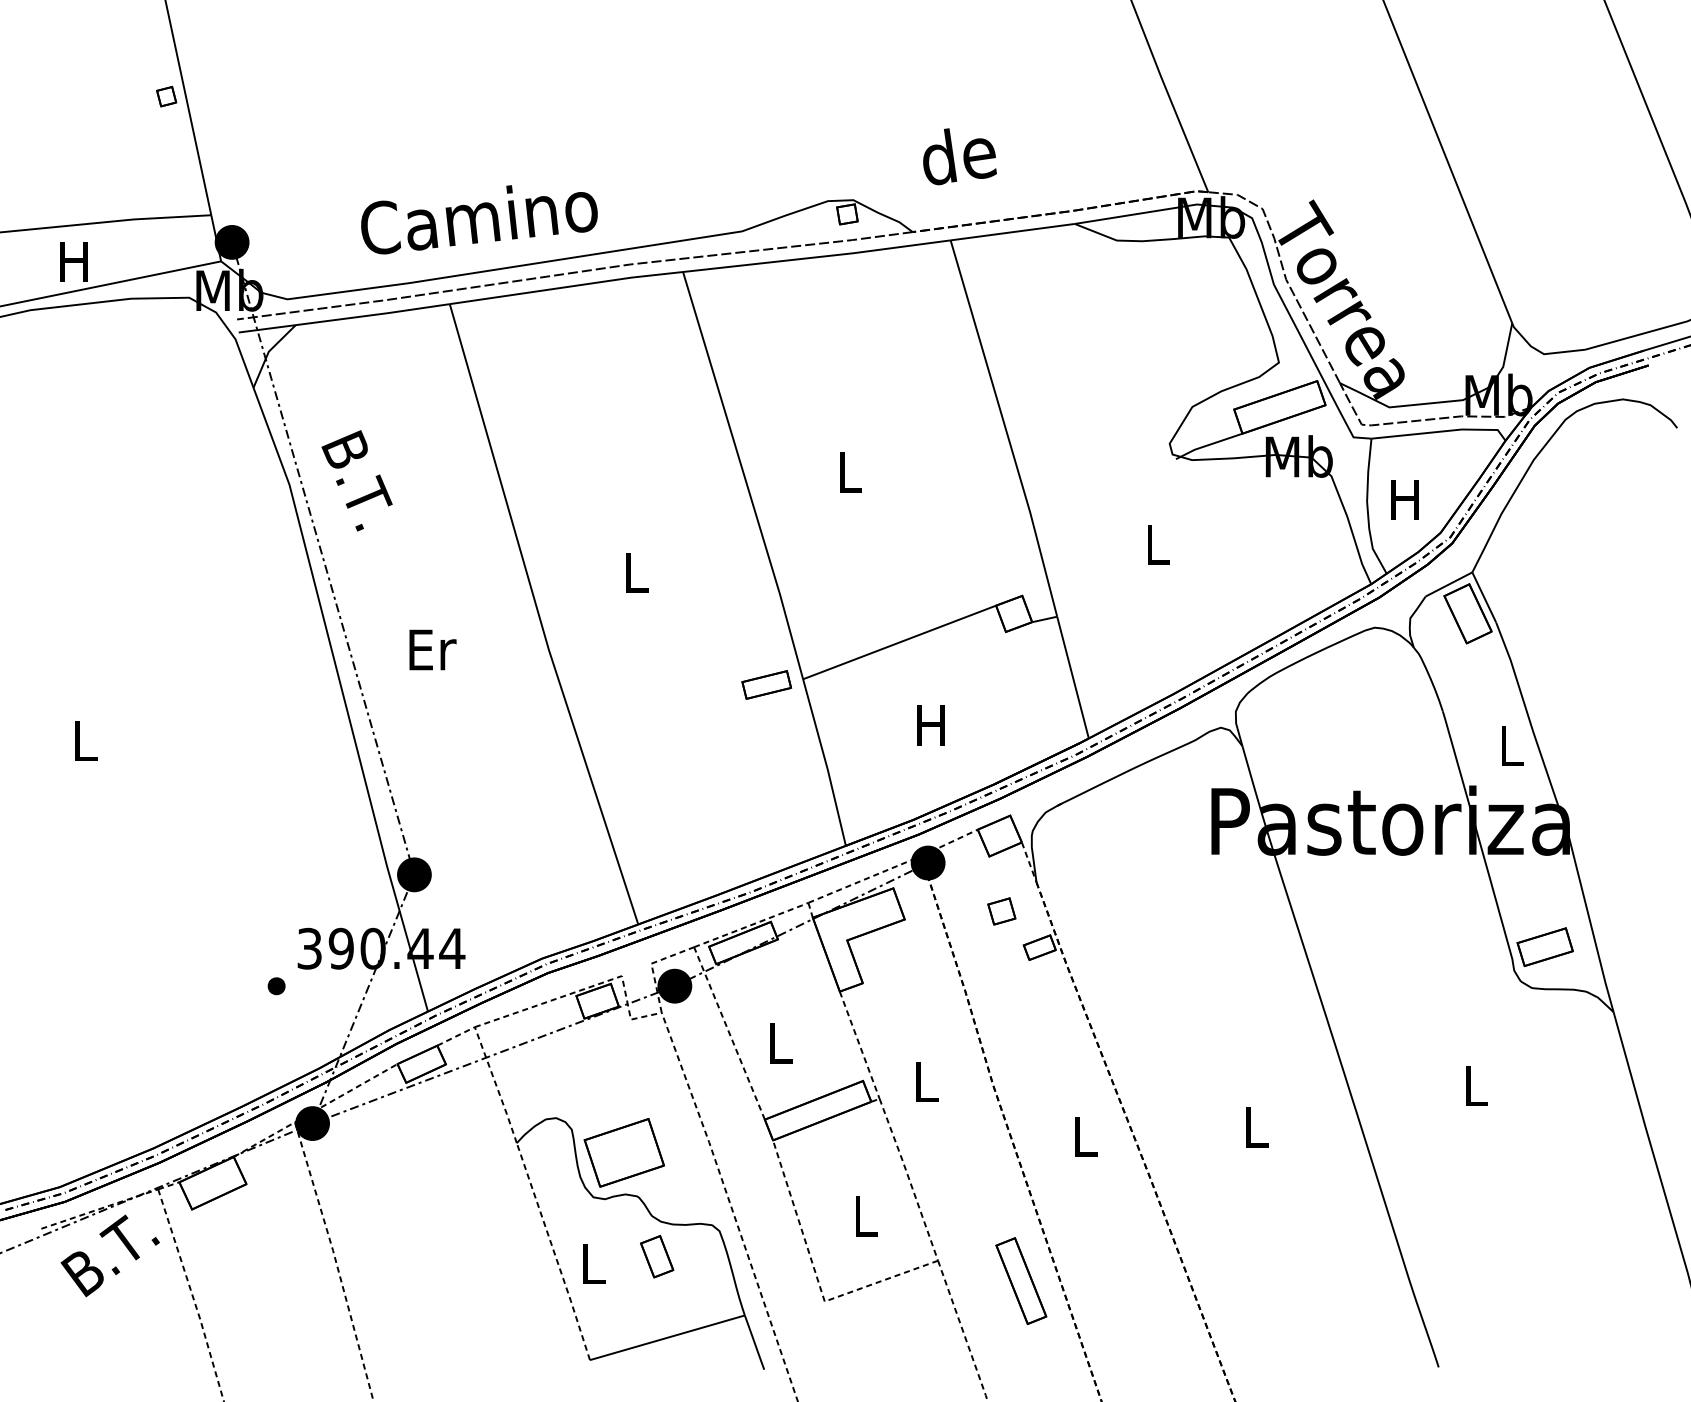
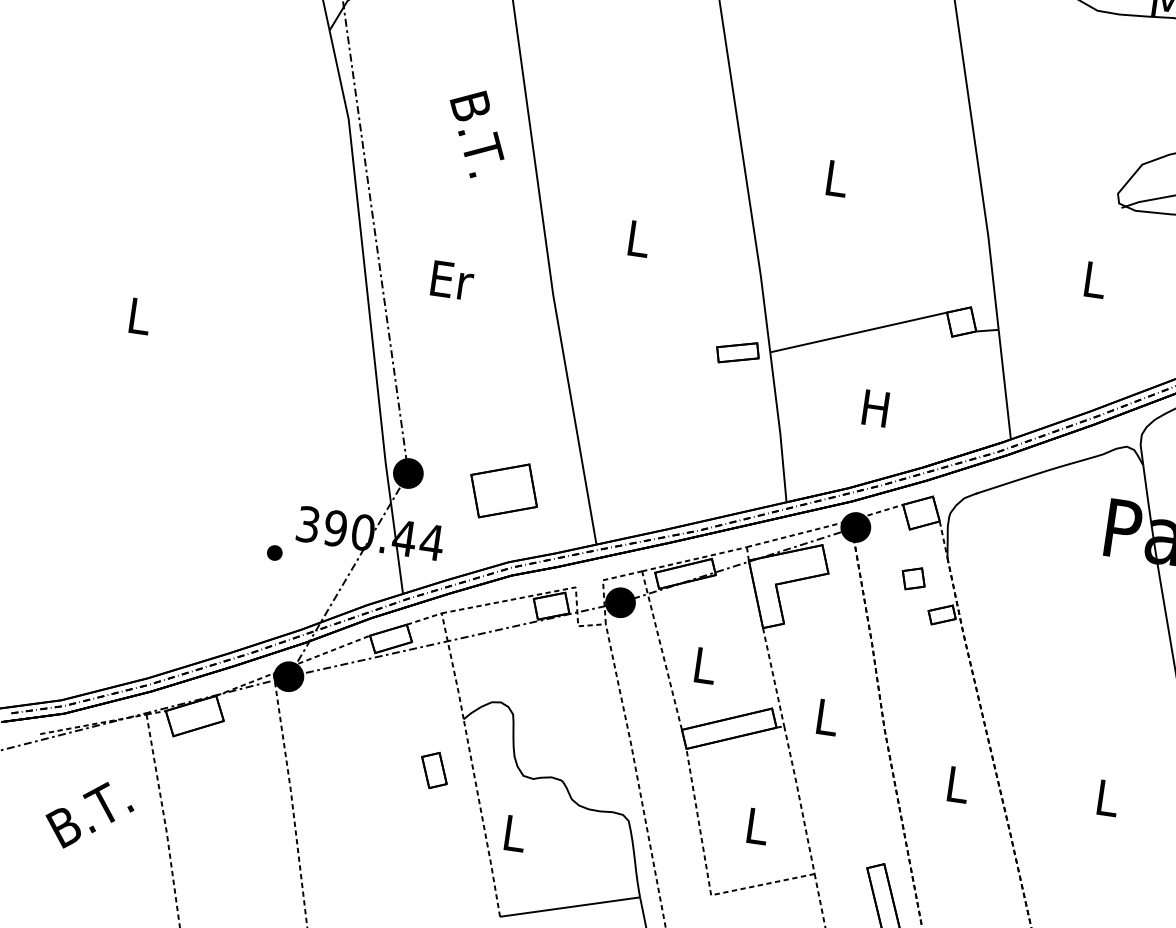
text: (356, 480) -> (475, 133), moved
part: (623, 1152) -> (503, 490), moved
text: (109, 1255) -> (88, 815), moved
part: (657, 1256) -> (434, 770), moved

